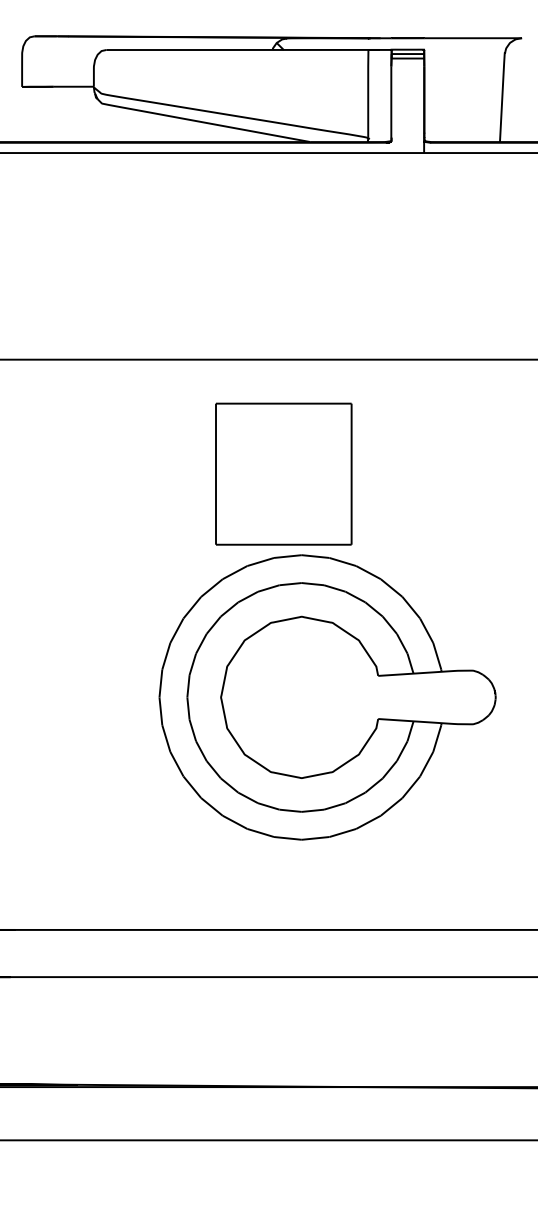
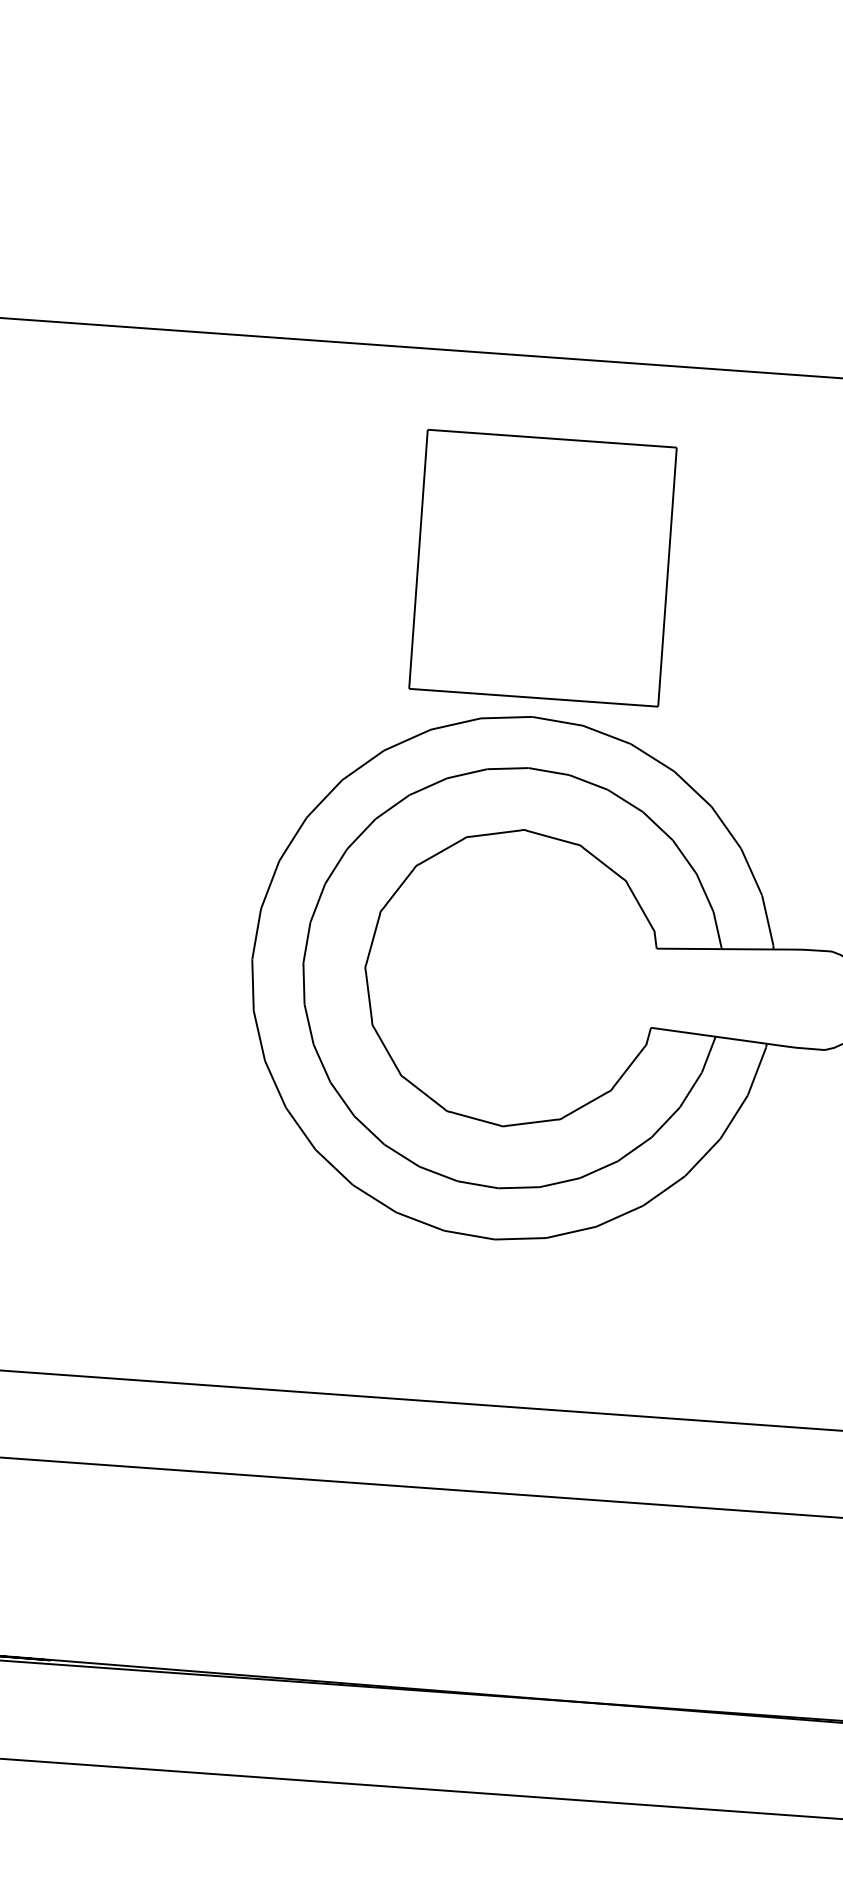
part: (283, 473) -> (542, 566), moved

